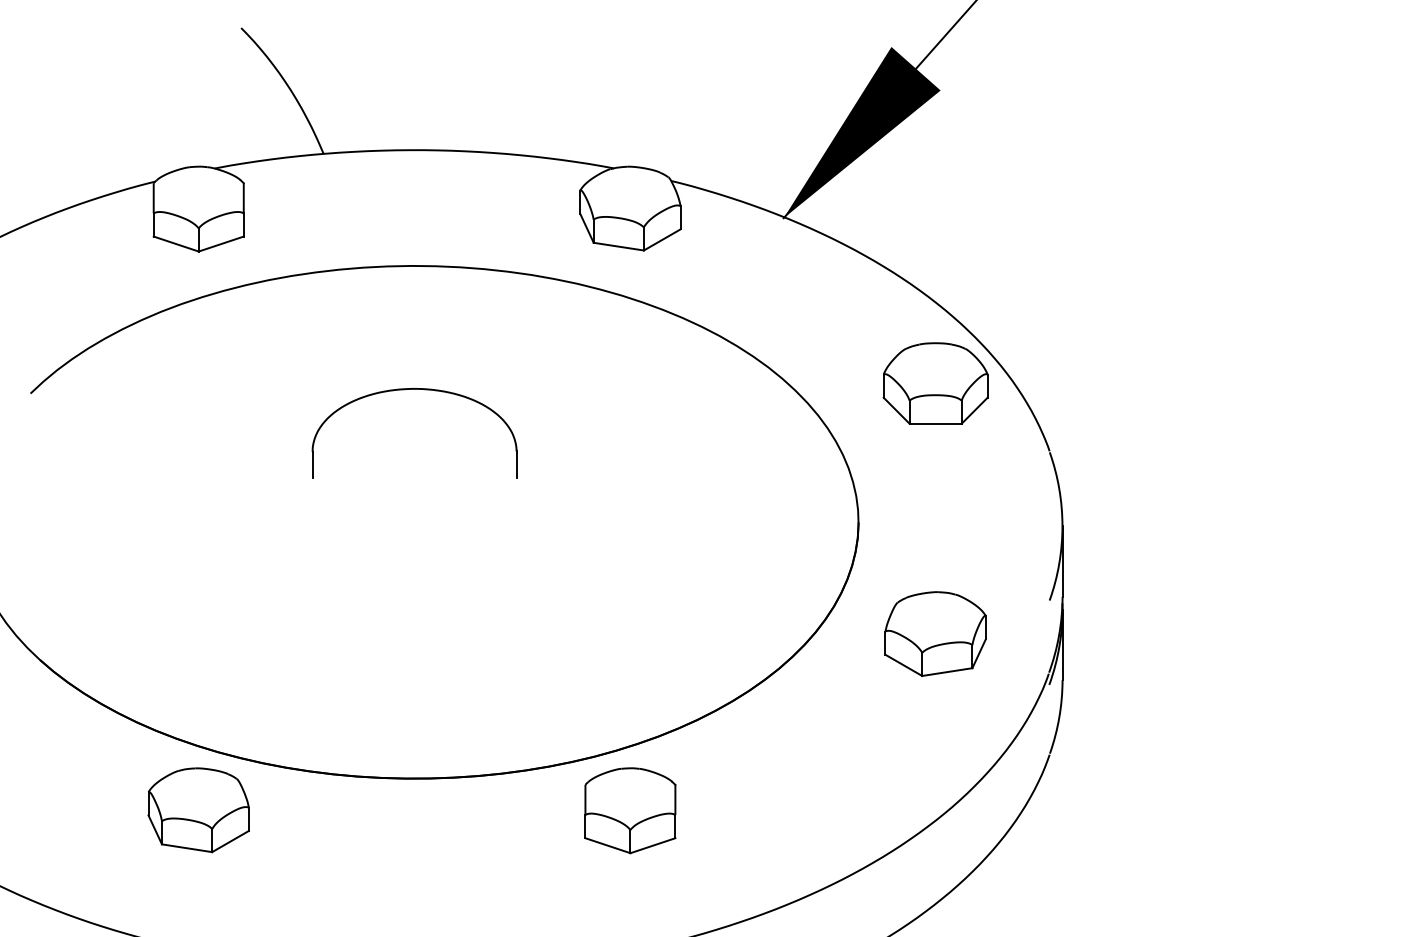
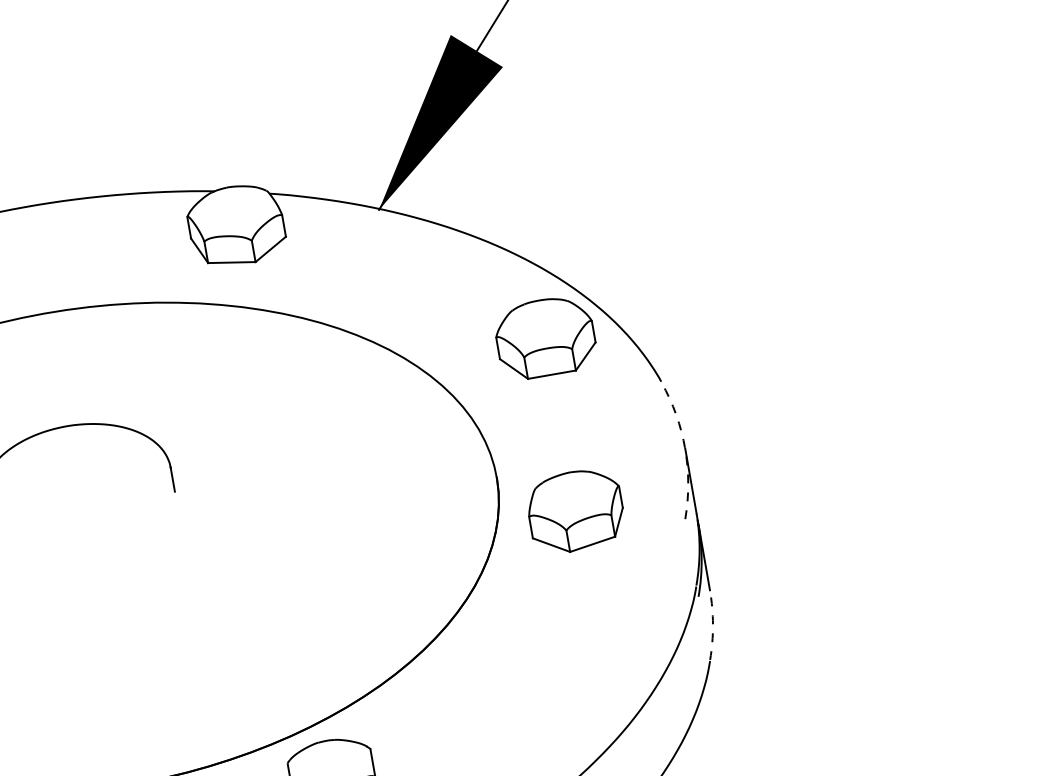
arc: (1062, 526) -> (685, 448), solid -> dashed
part: (935, 633) -> (575, 510), moved
arc: (1059, 717) -> (713, 625), solid -> dashed

